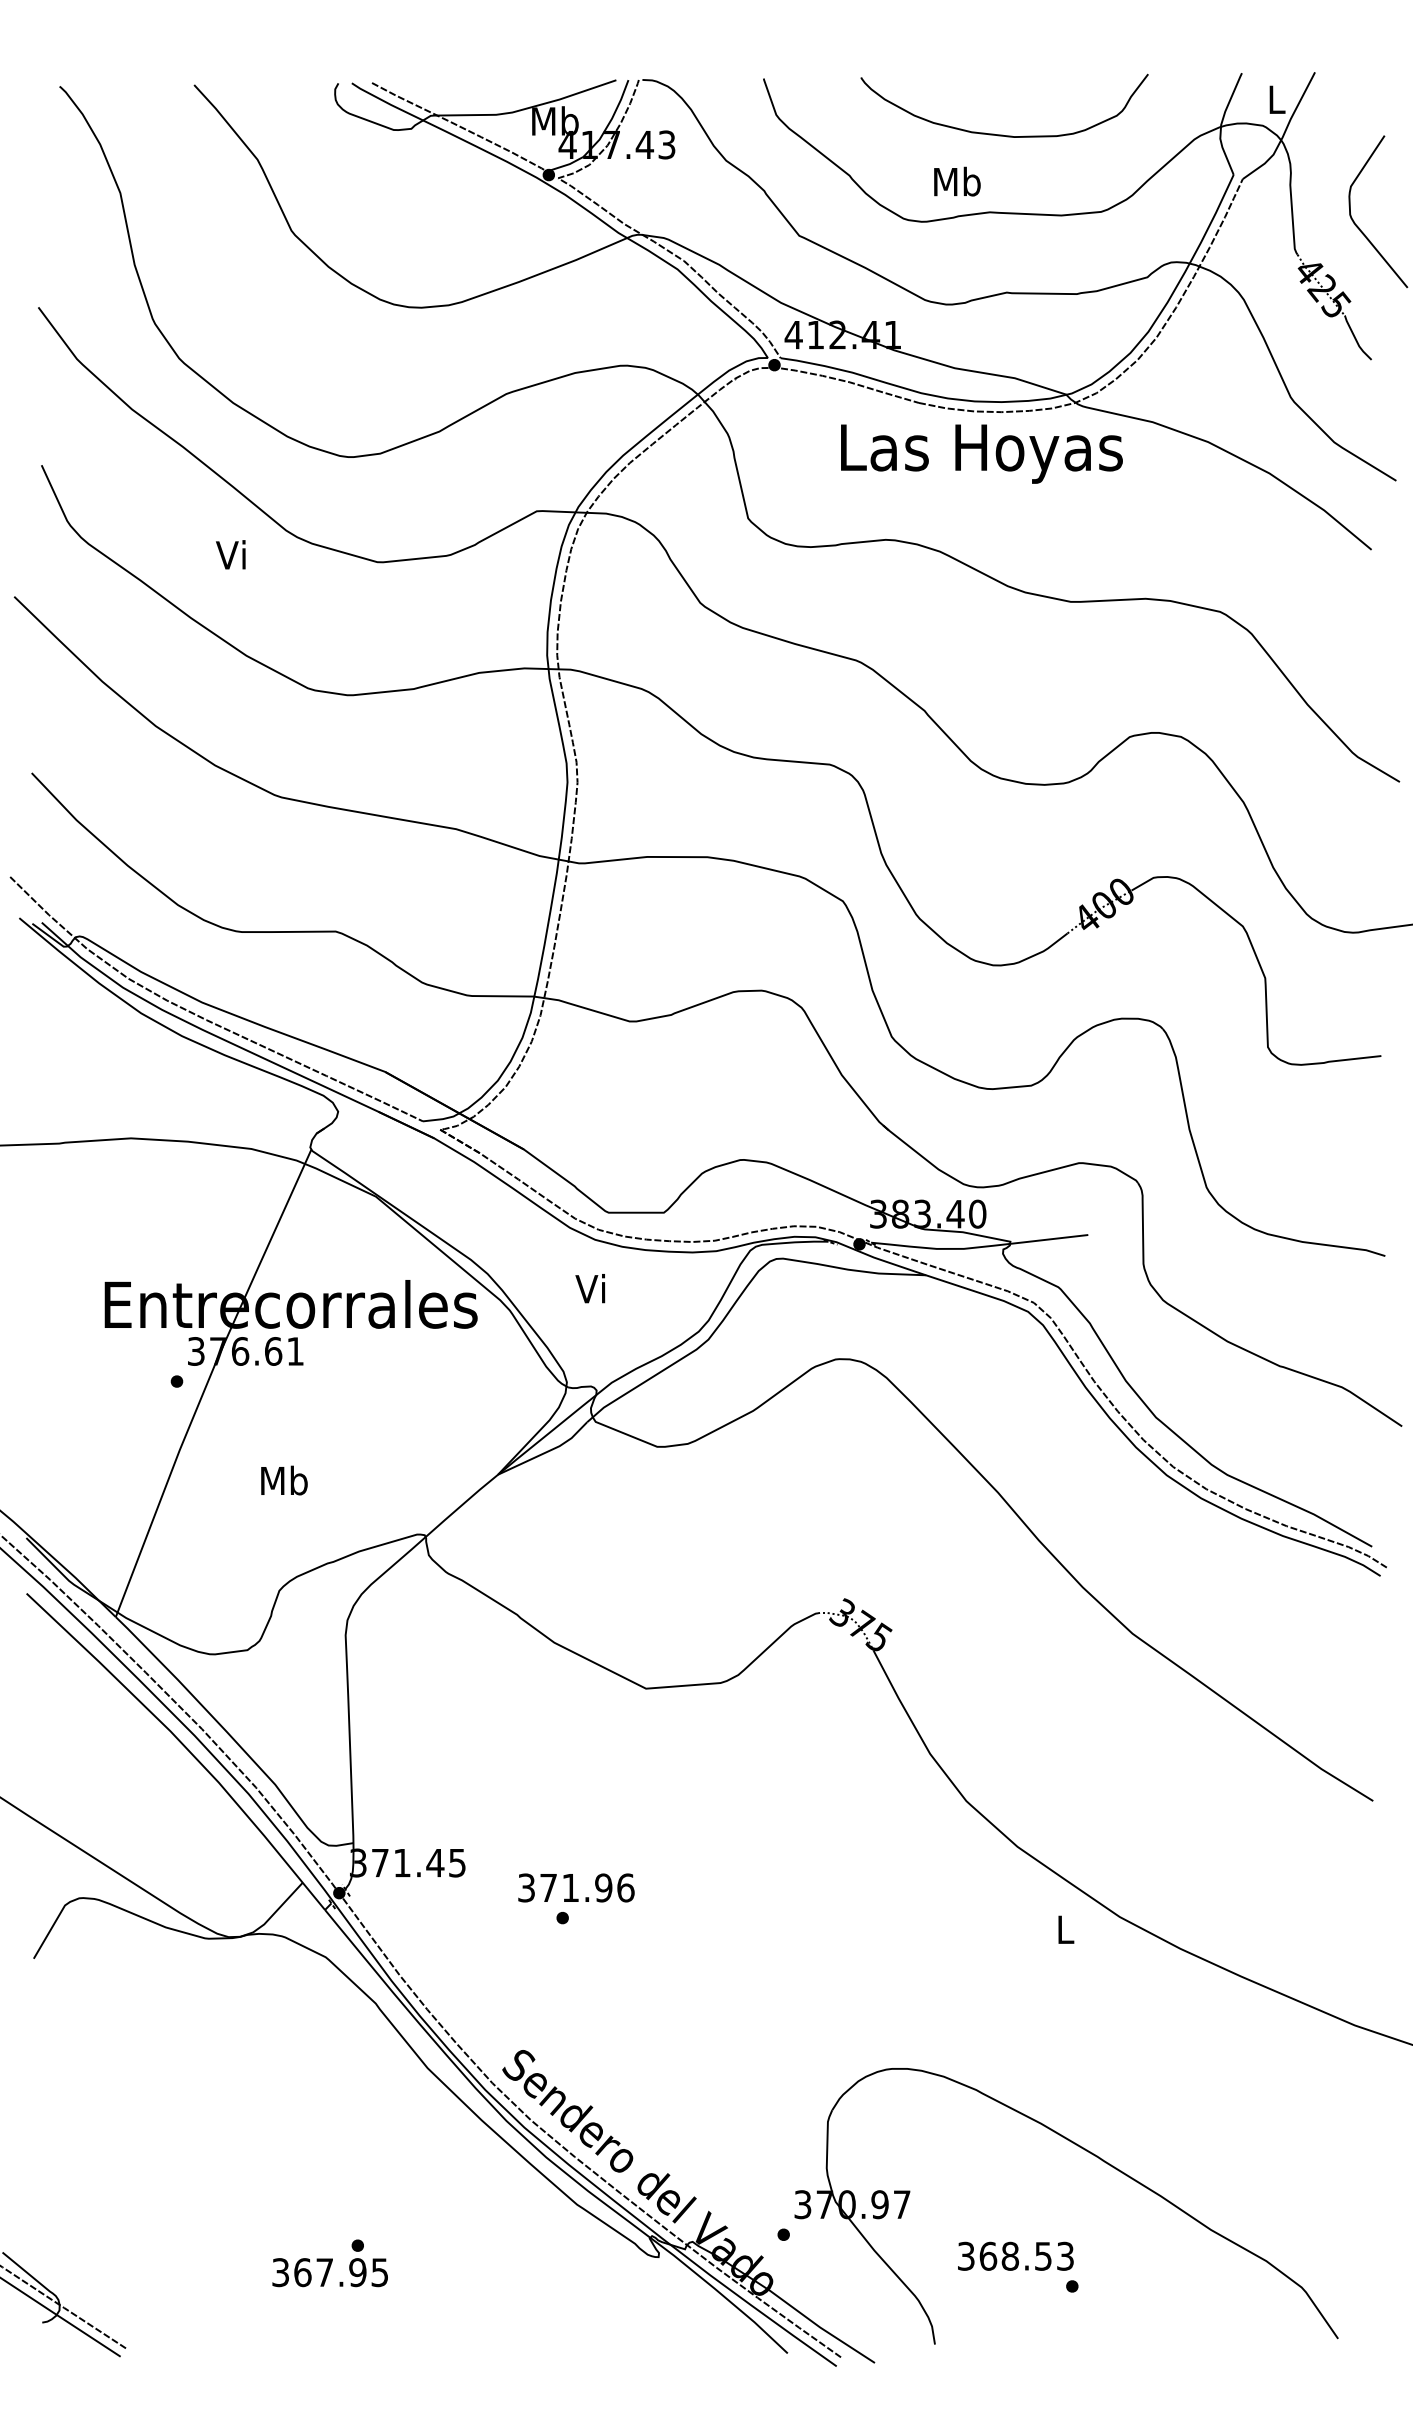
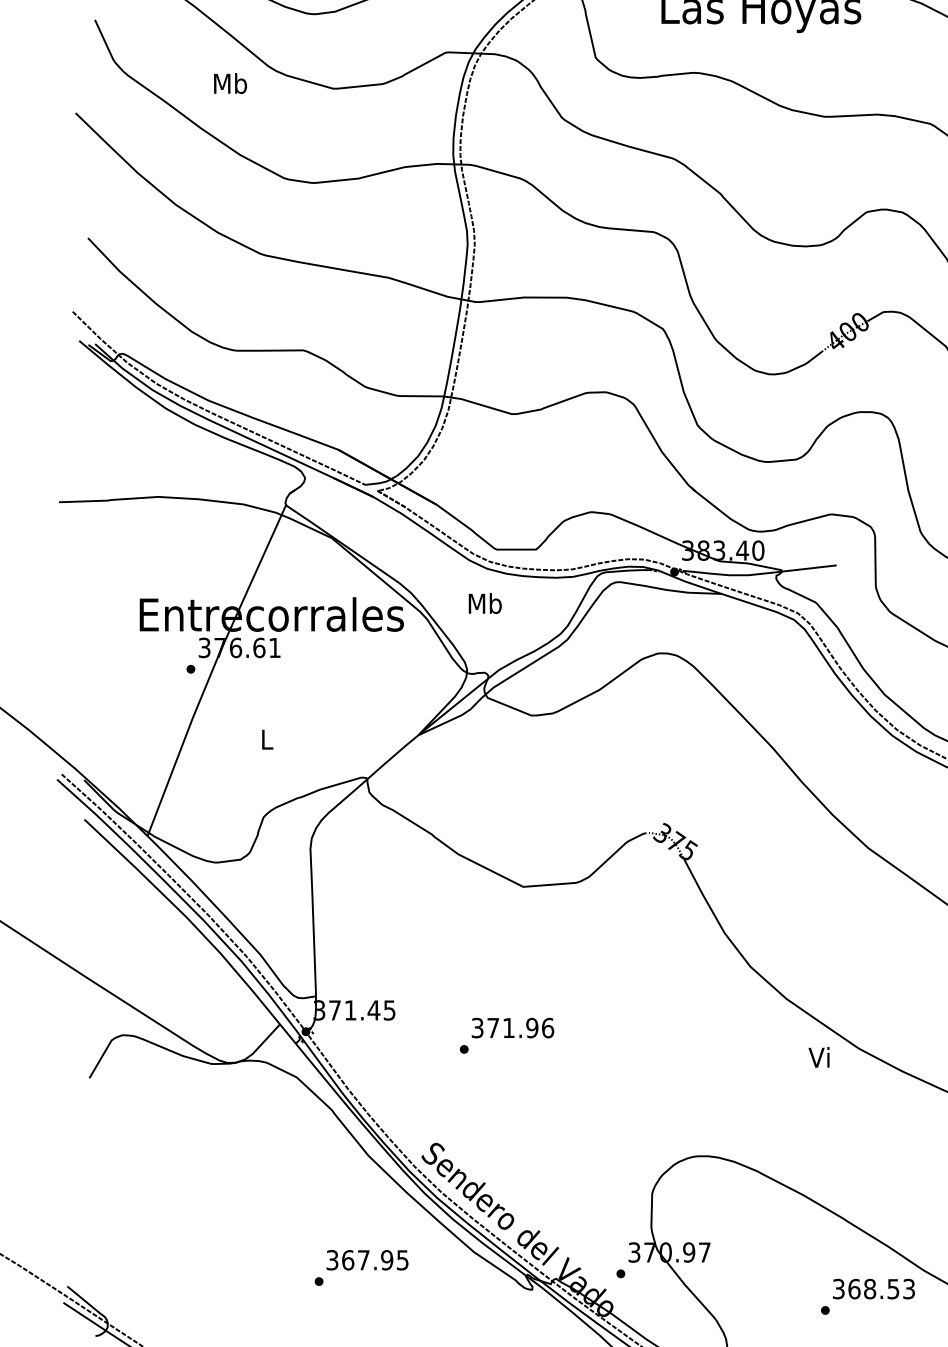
text: (232, 554) -> (230, 83), Vi -> Mb
text: (592, 1288) -> (485, 603), Vi -> Mb
text: (284, 1480) -> (267, 739), Mb -> L
text: (576, 1887) -> (513, 1027), moved
text: (1063, 1928) -> (819, 1056), L -> Vi
text: (1015, 2255) -> (873, 1288), moved
text: (329, 2272) -> (367, 1260), moved

